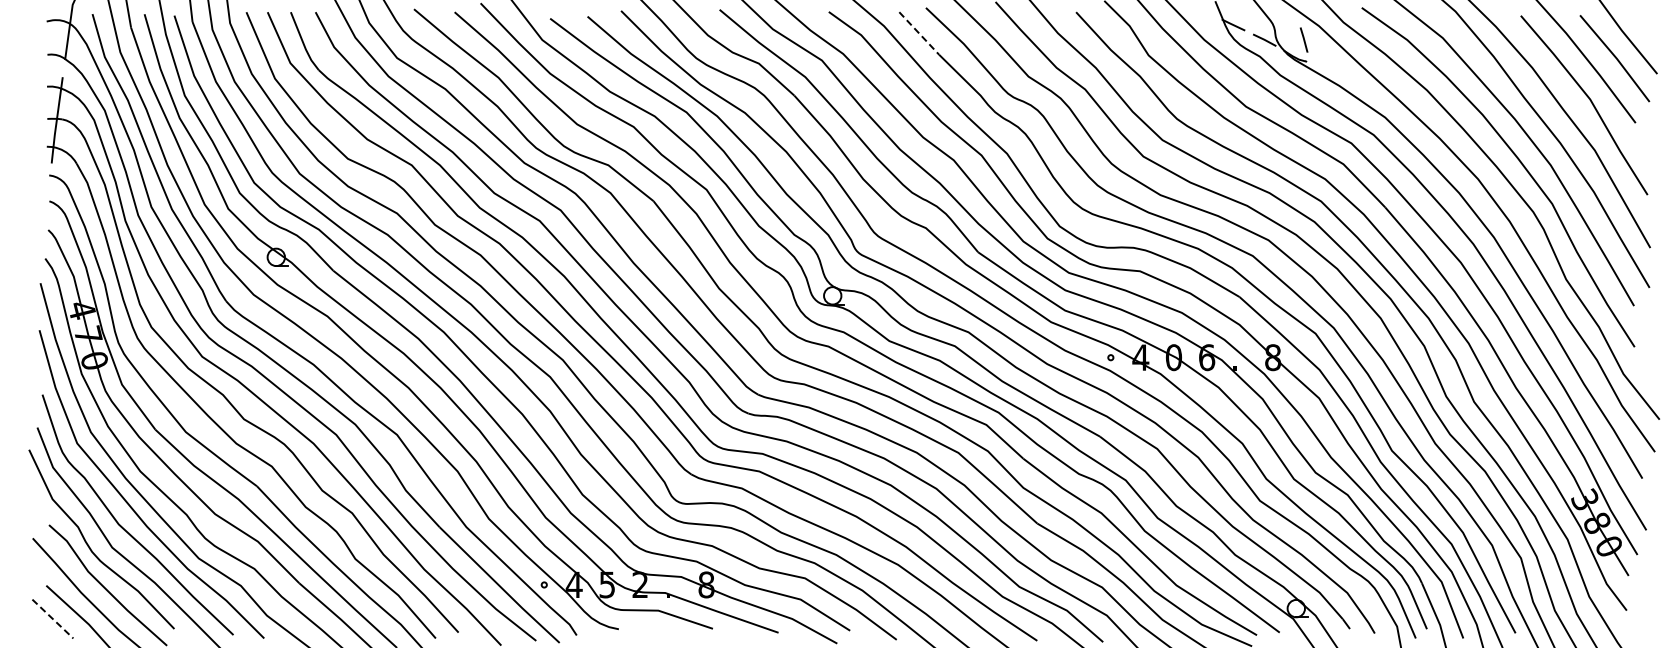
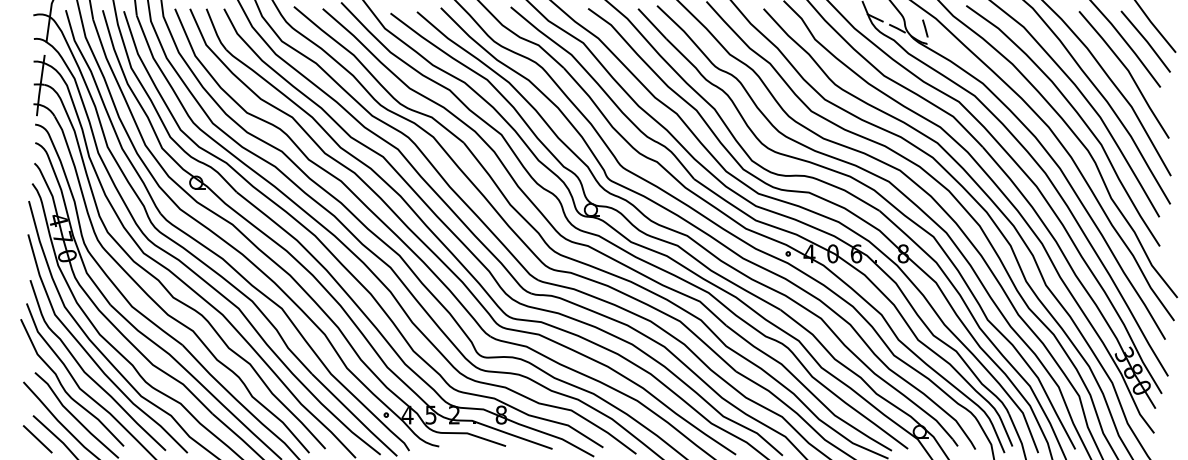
line: (919, 33) -> (652, 23), dashed -> solid
line: (53, 619) -> (38, 439), dashed -> solid

